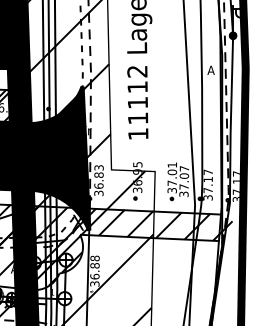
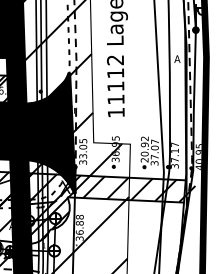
text: (98, 176) -> (82, 148), 36.83 -> 33.05
text: (172, 177) -> (144, 149), 37.01 -> 20.92
text: (235, 186) -> (197, 156), 37.17 -> 40.95

